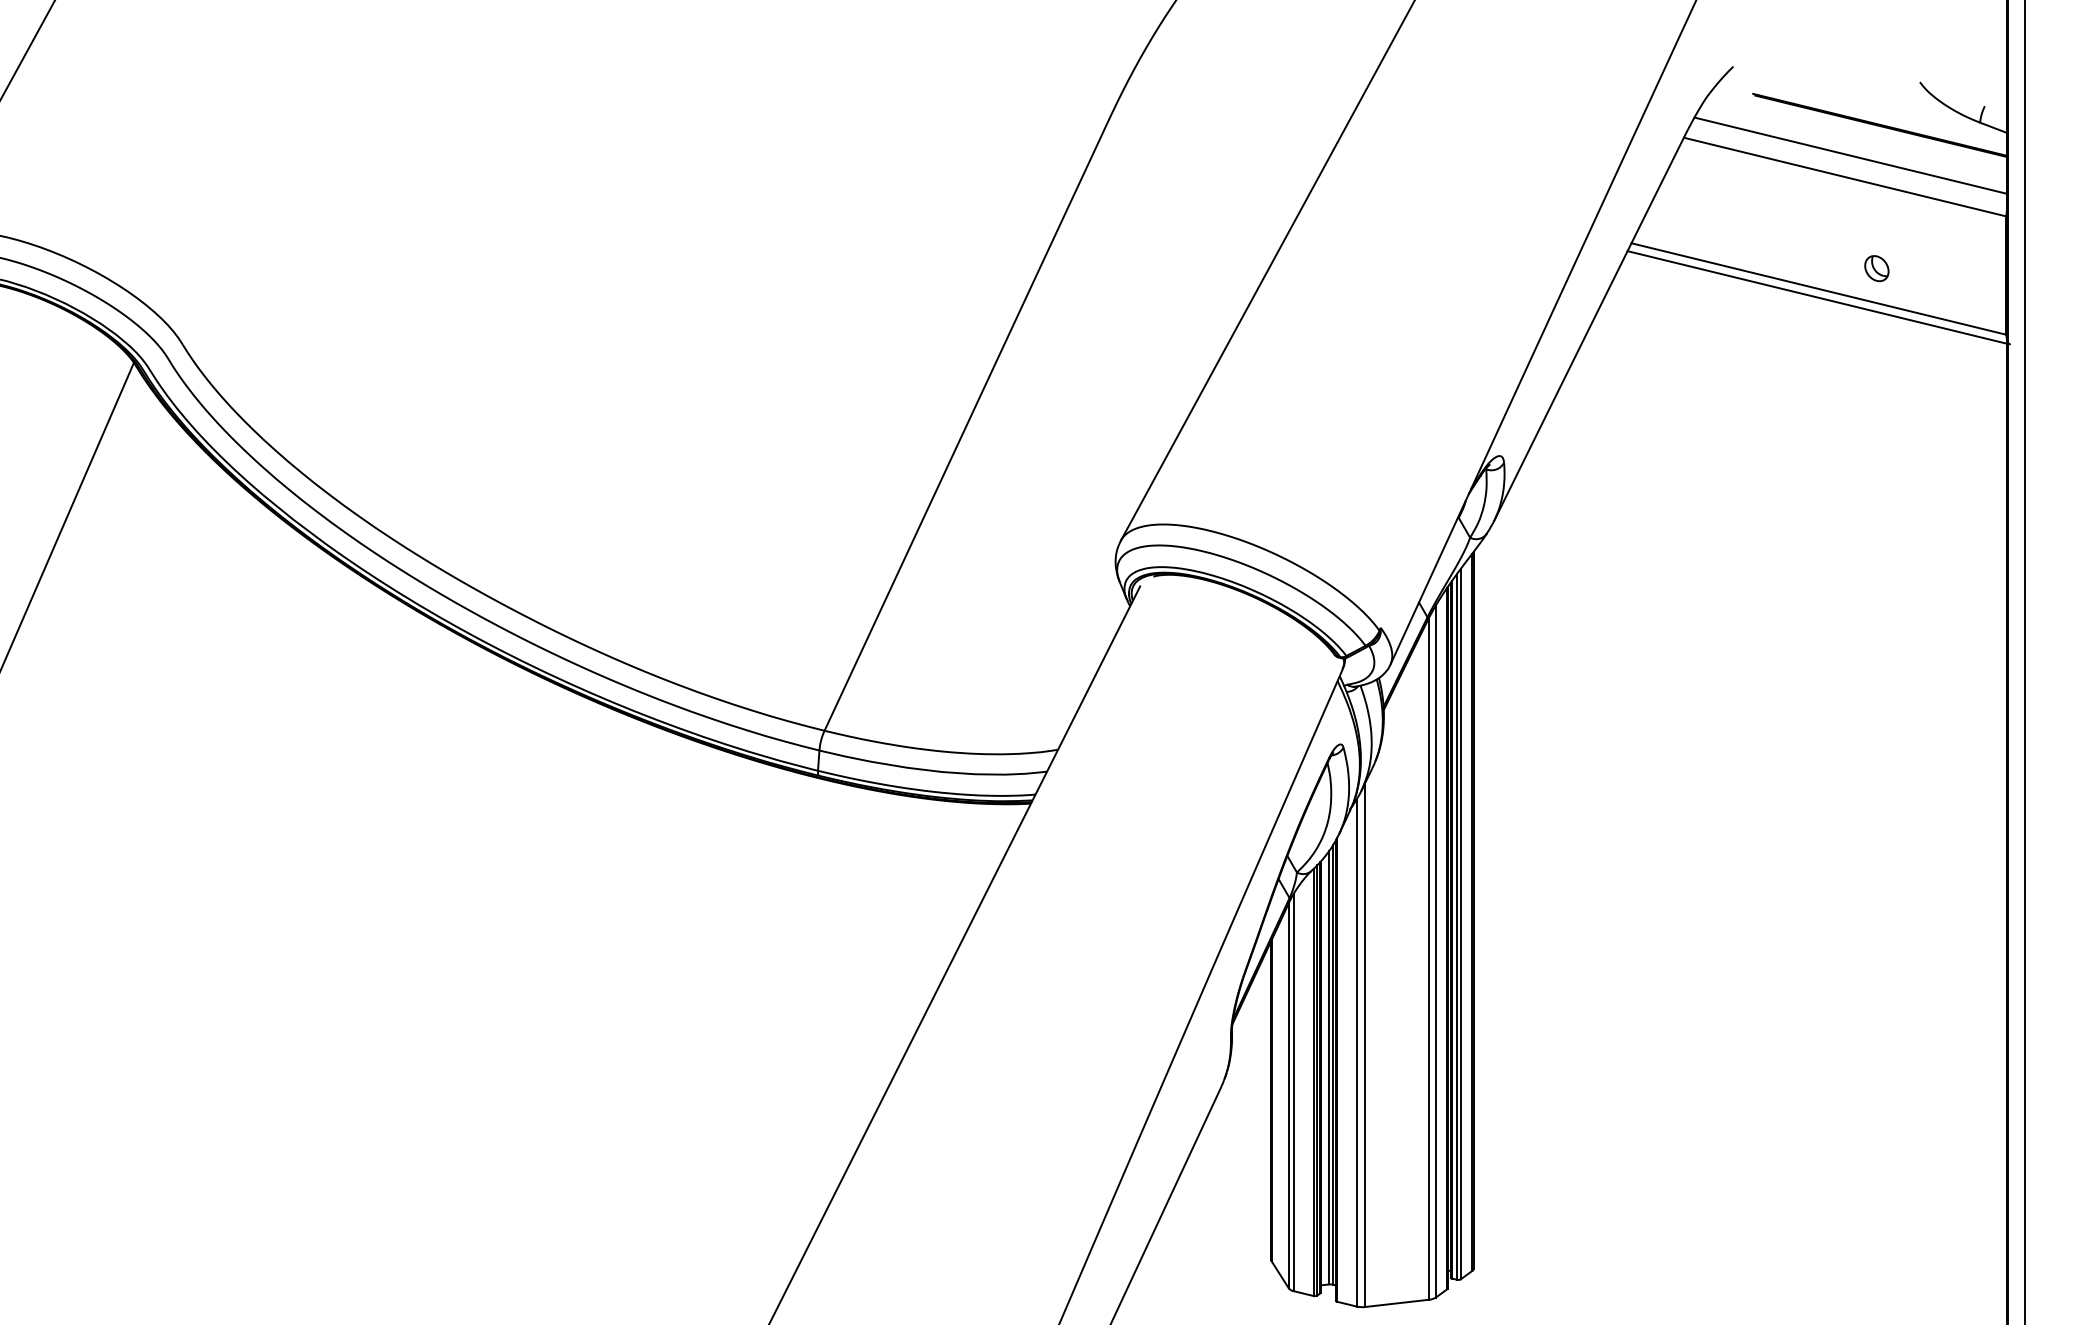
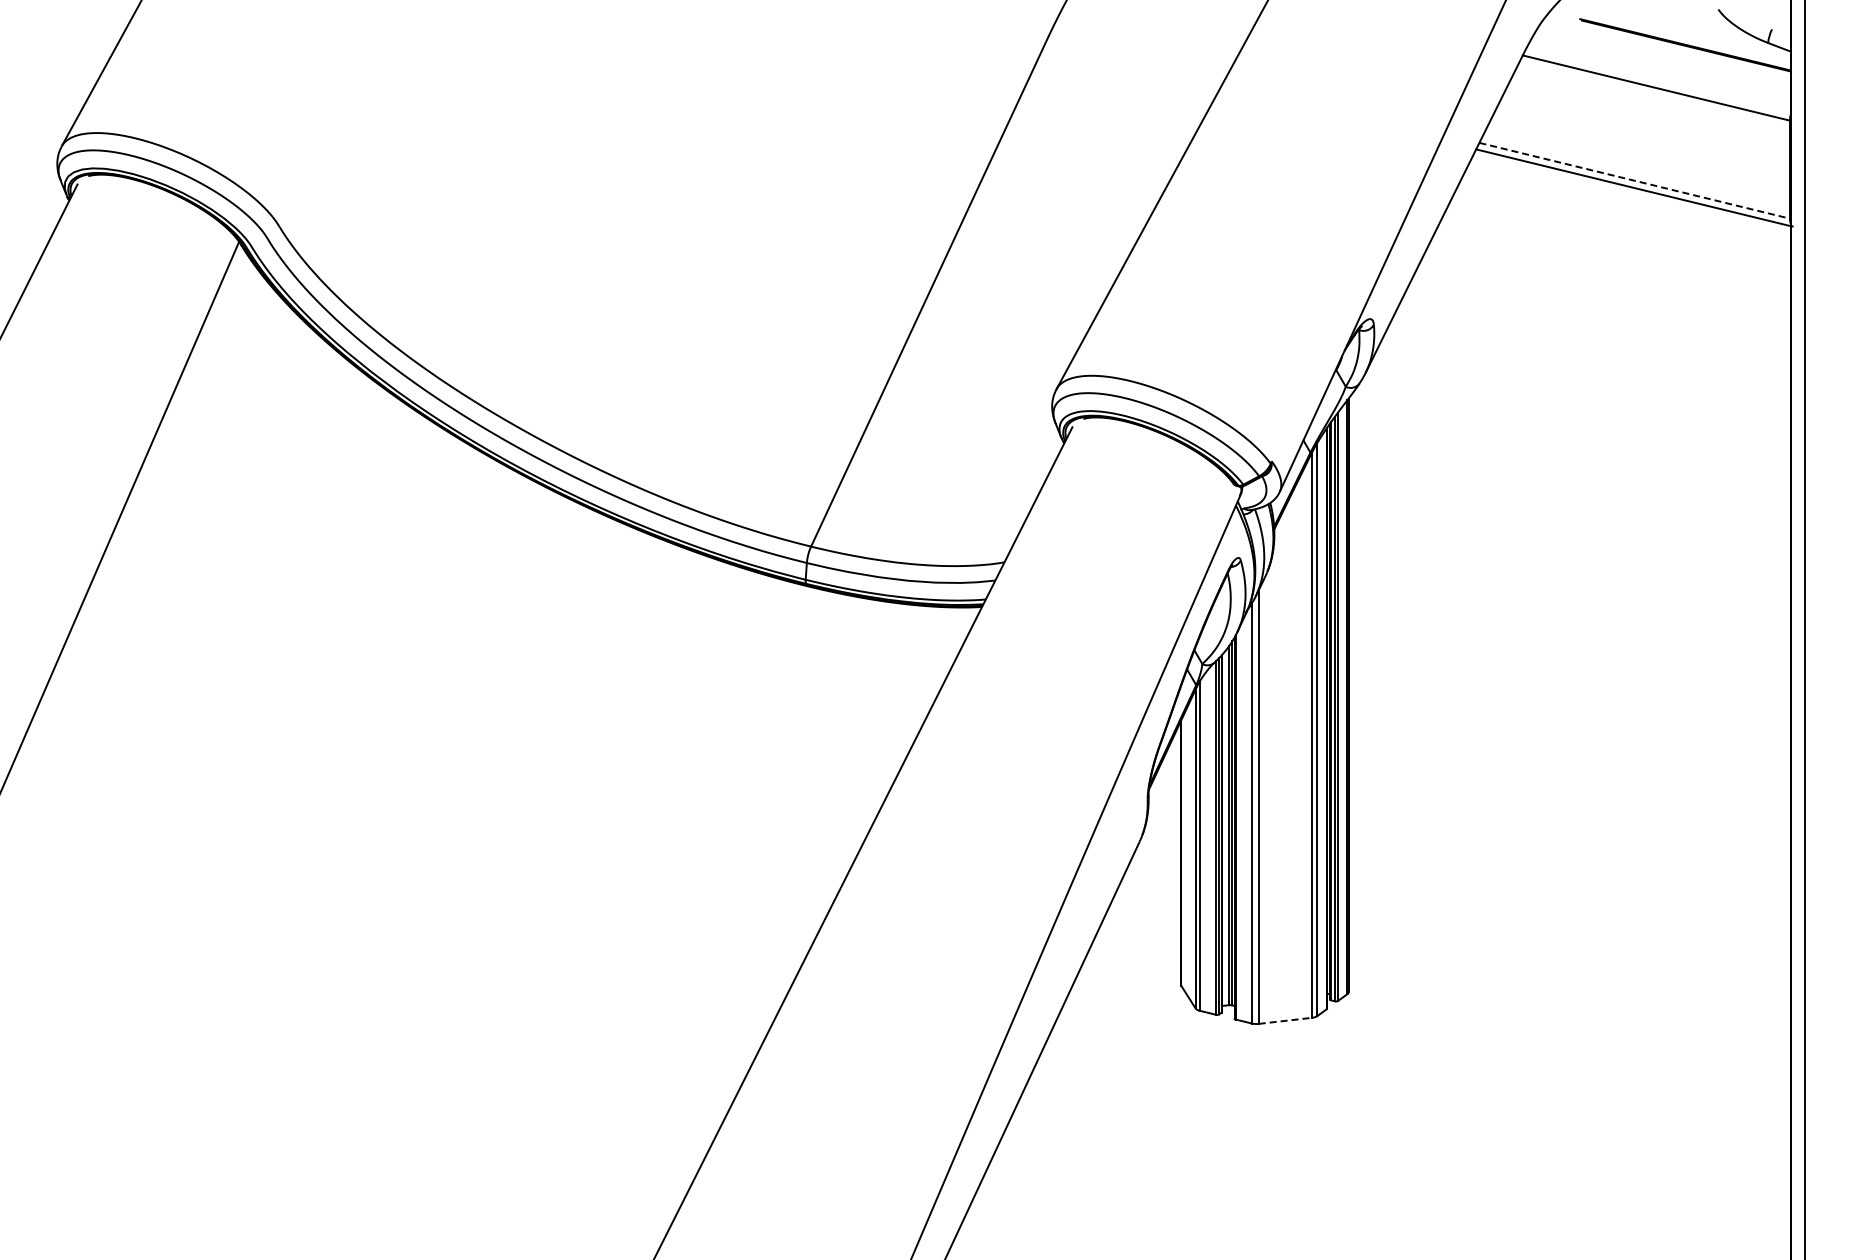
line: (1850, 154) -> (1660, 69), removed
part: (1876, 268) -> (1682, 163), removed
line: (1818, 288) -> (1634, 180), solid -> dashed
line: (1397, 1302) -> (1285, 1020), solid -> dashed

